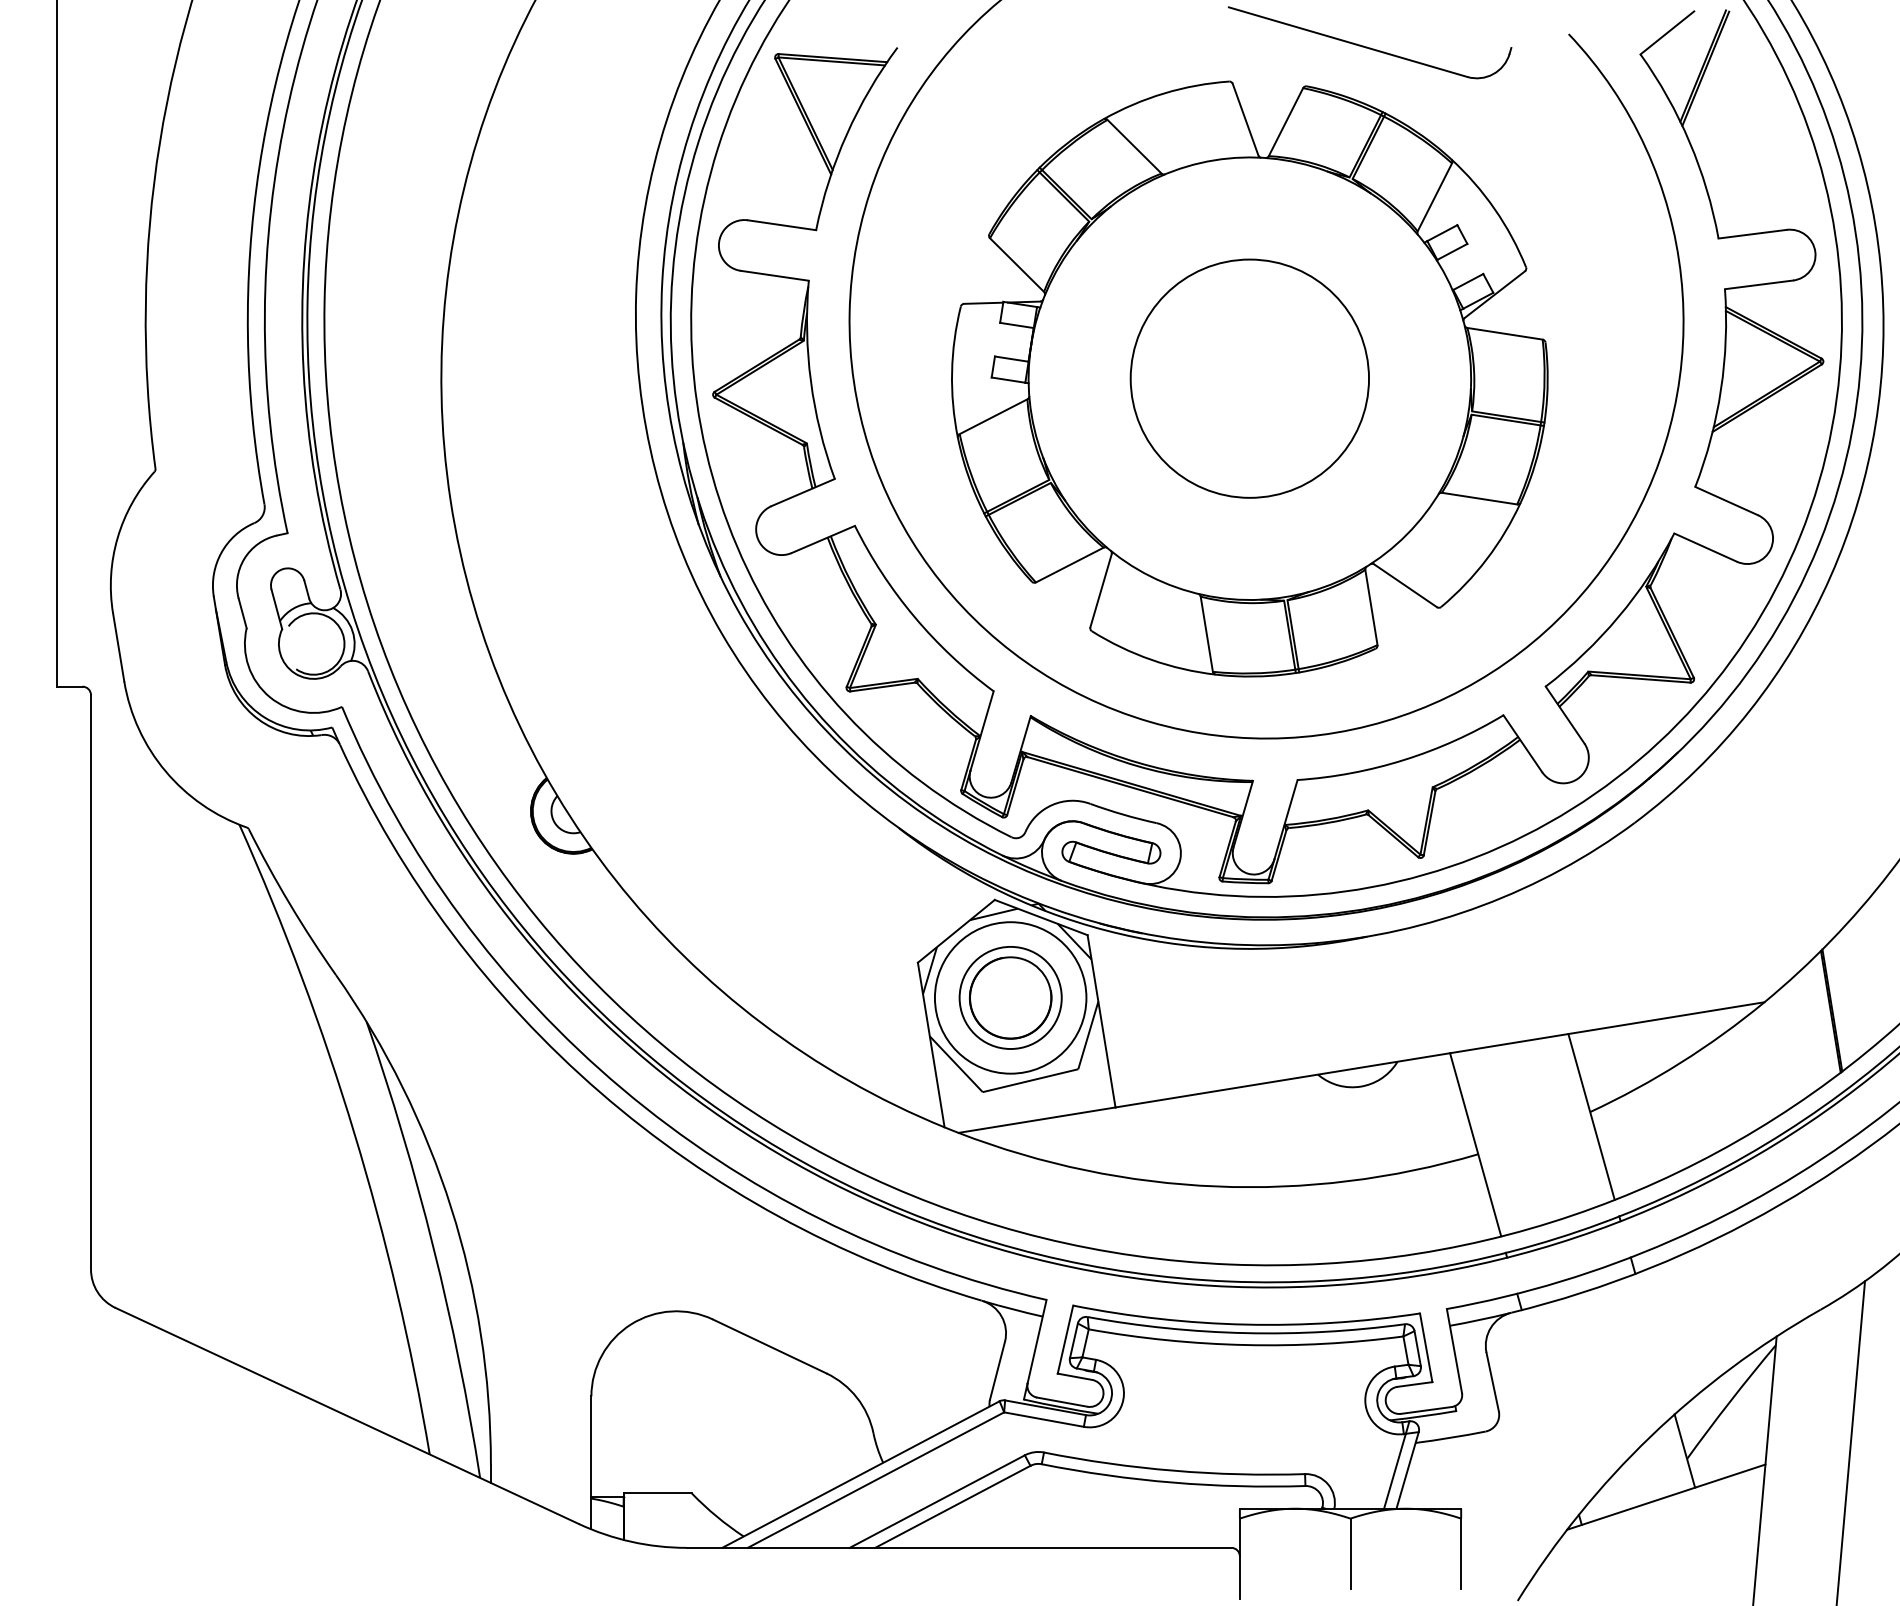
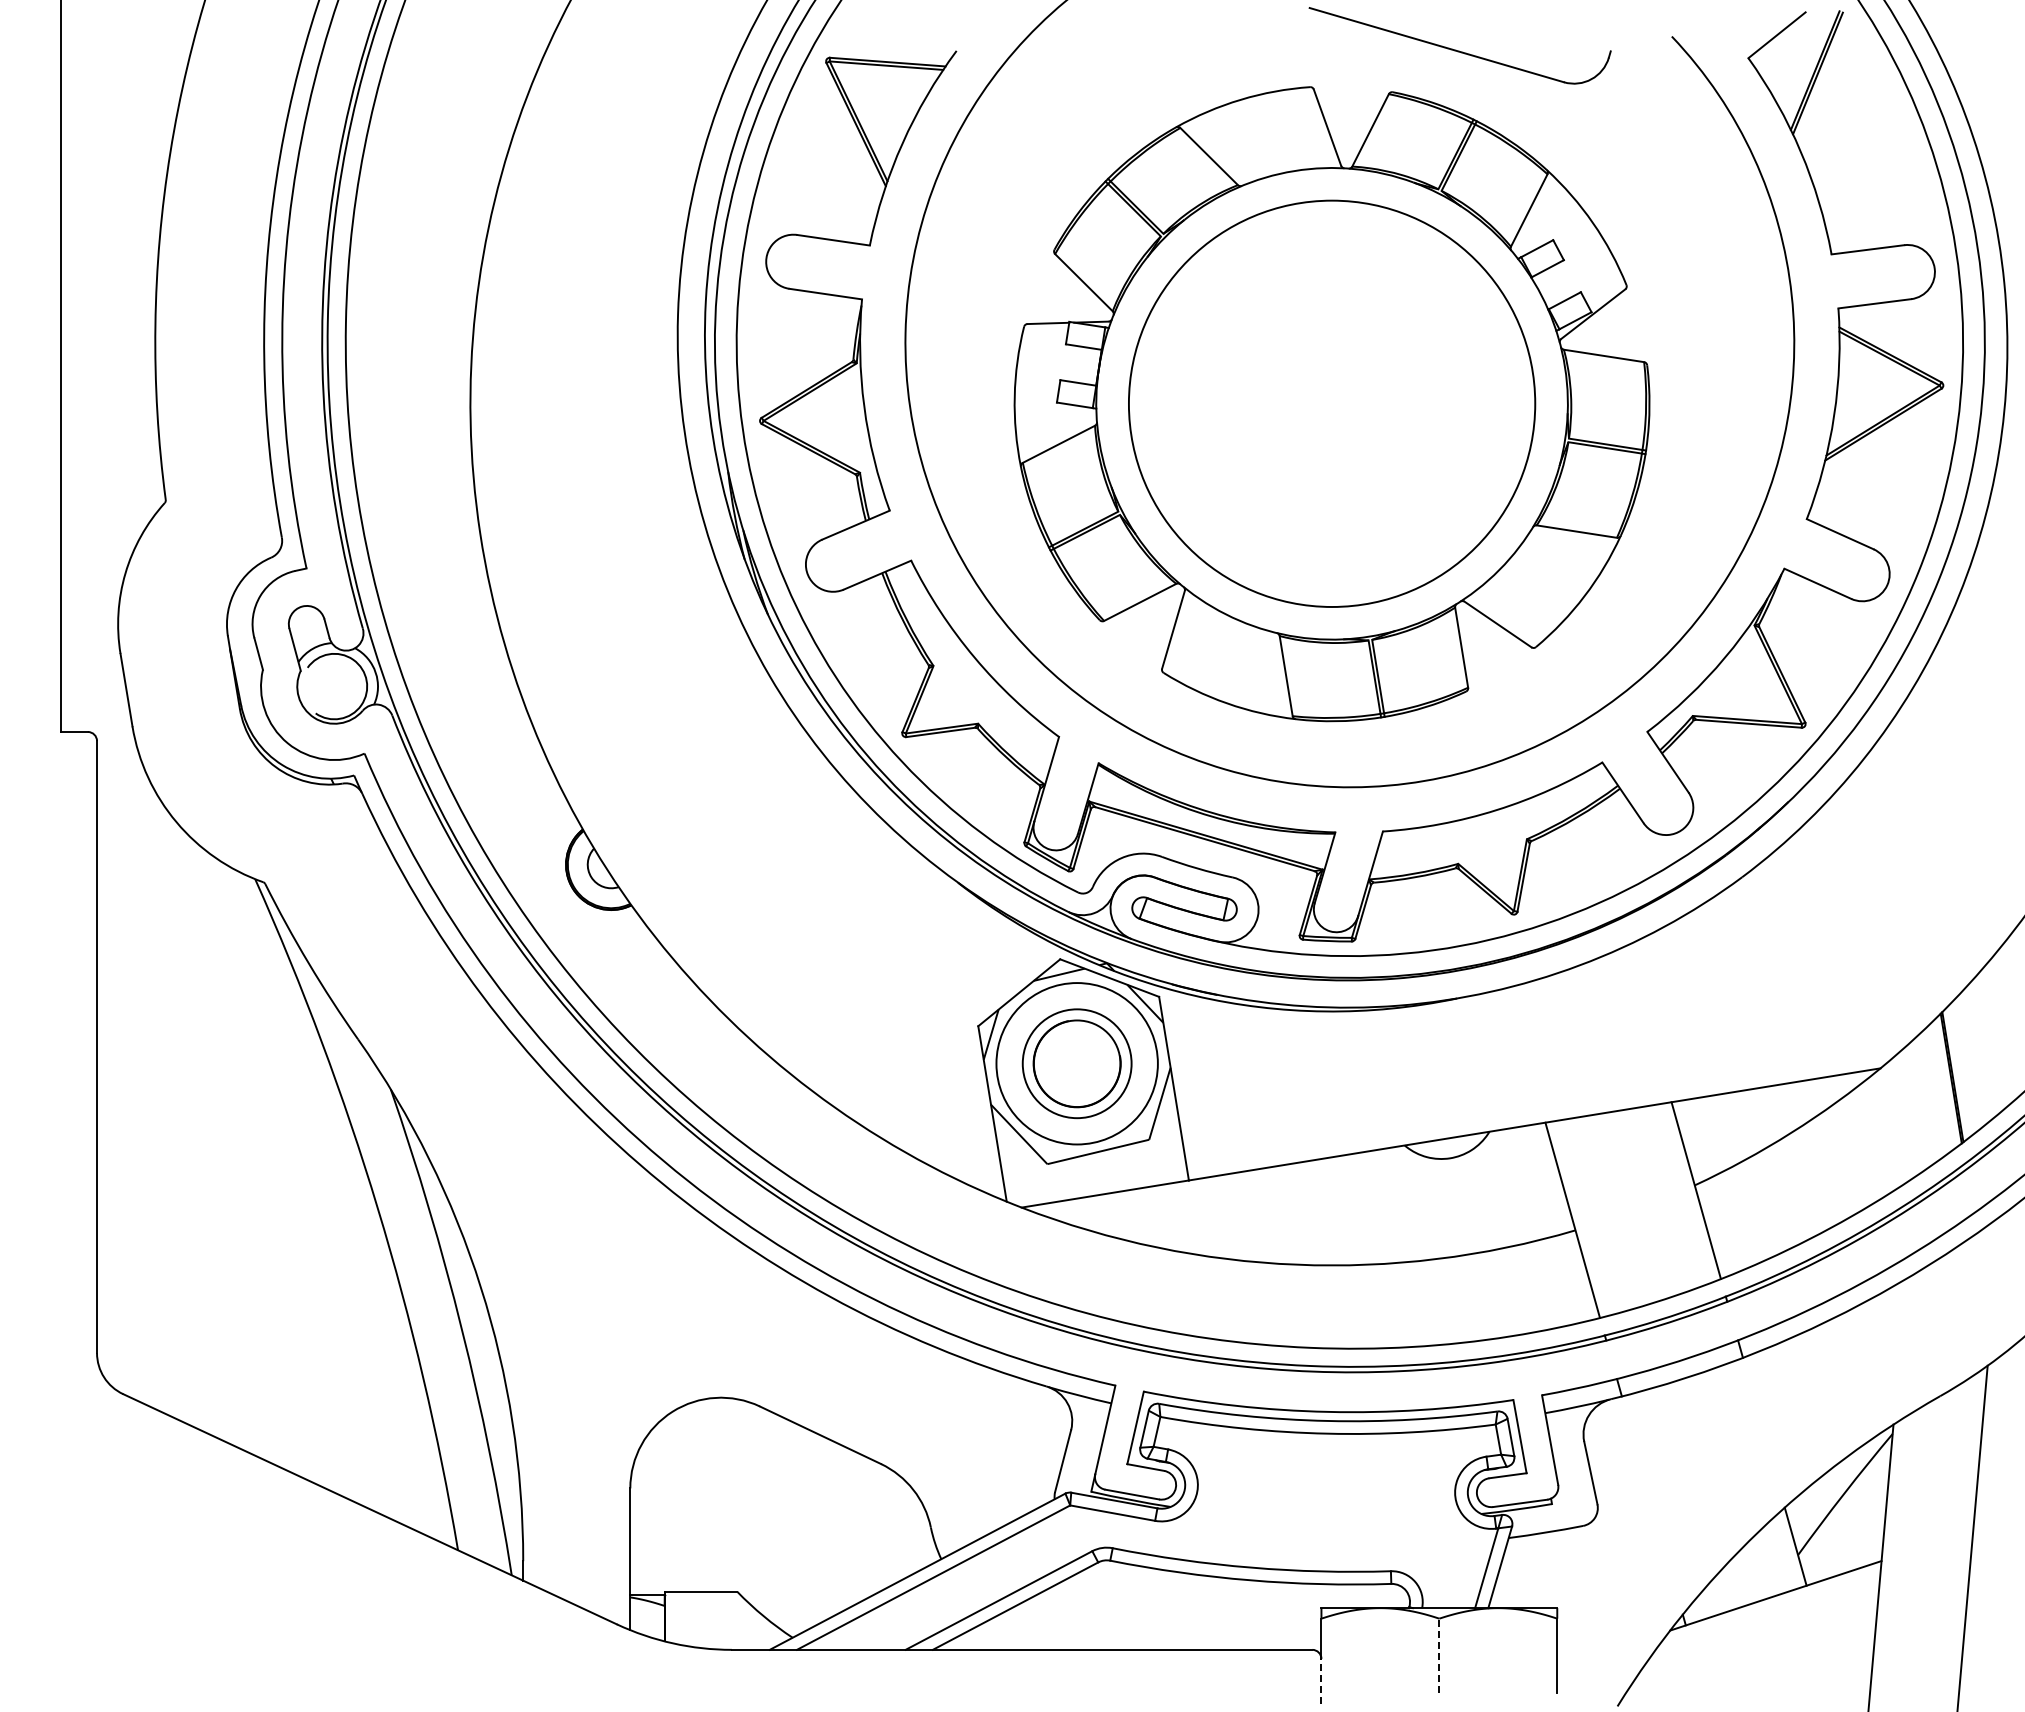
circle: (1250, 378) -> (1332, 403), size x1.6
line: (1350, 1553) -> (1439, 1655), solid -> dashed
line: (1239, 1577) -> (1321, 1681), solid -> dashed

